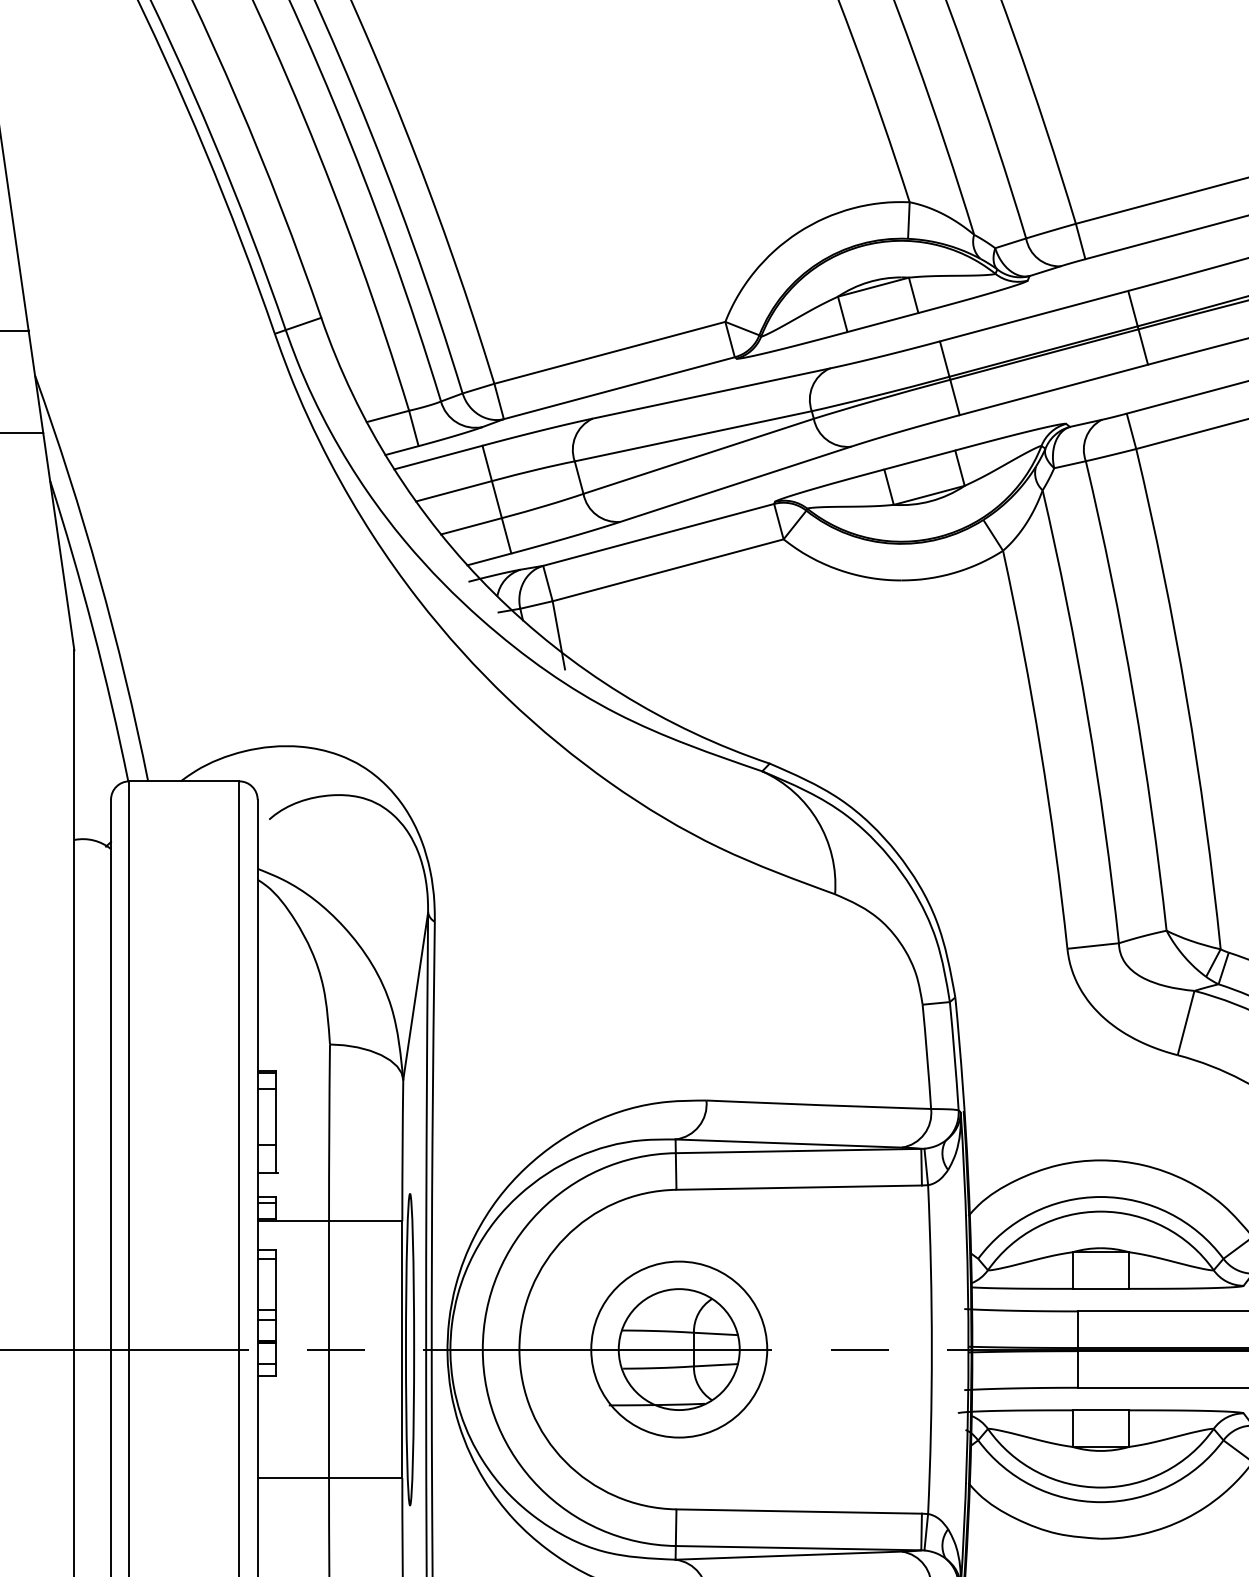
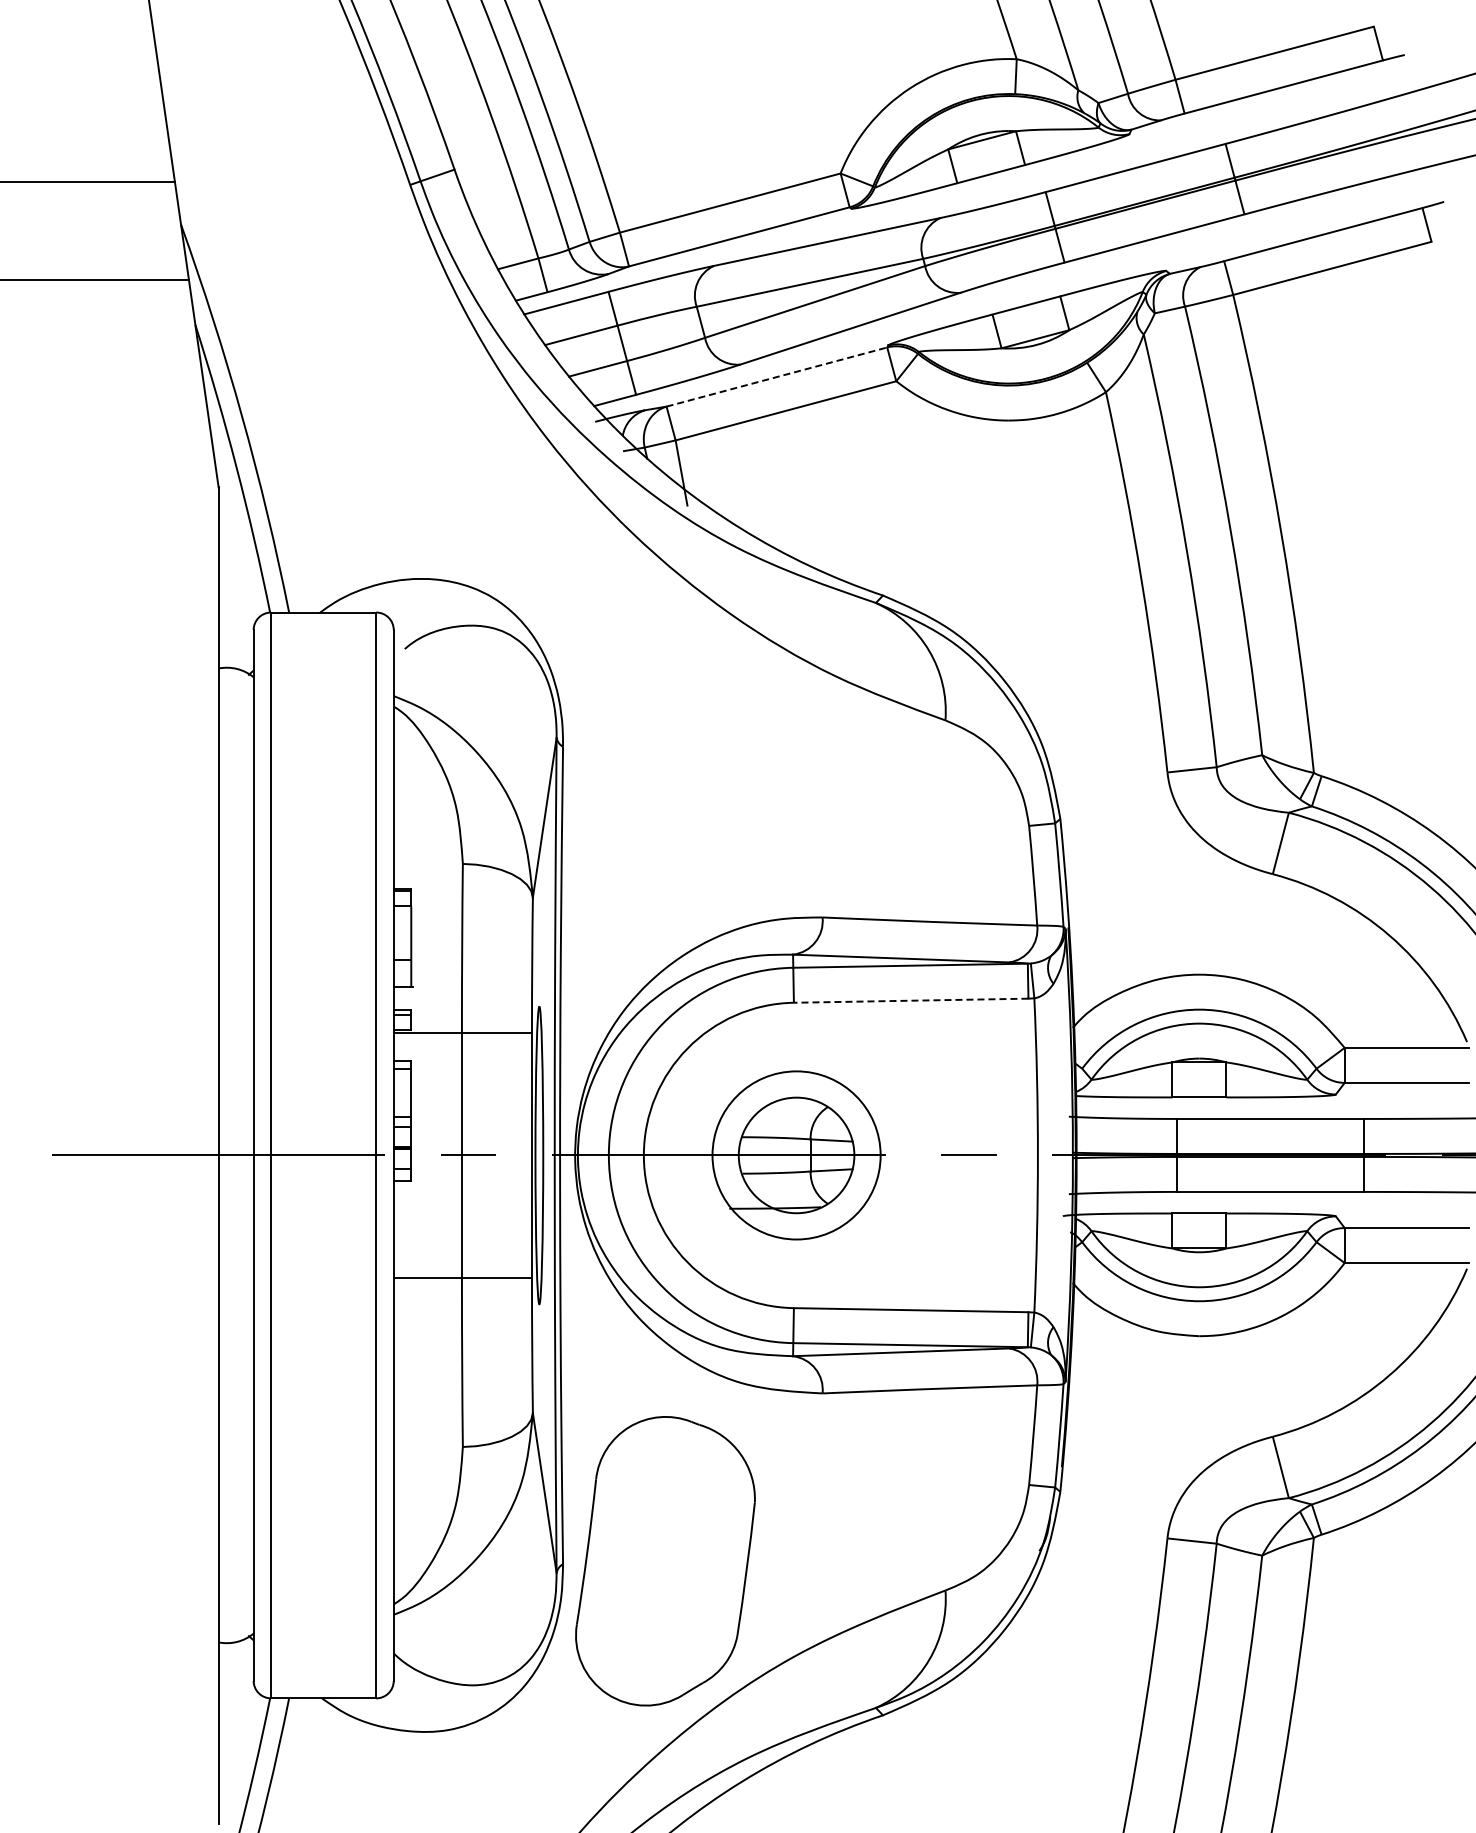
line: (659, 534) -> (777, 376), solid -> dashed
line: (798, 1187) -> (910, 1000), solid -> dashed

